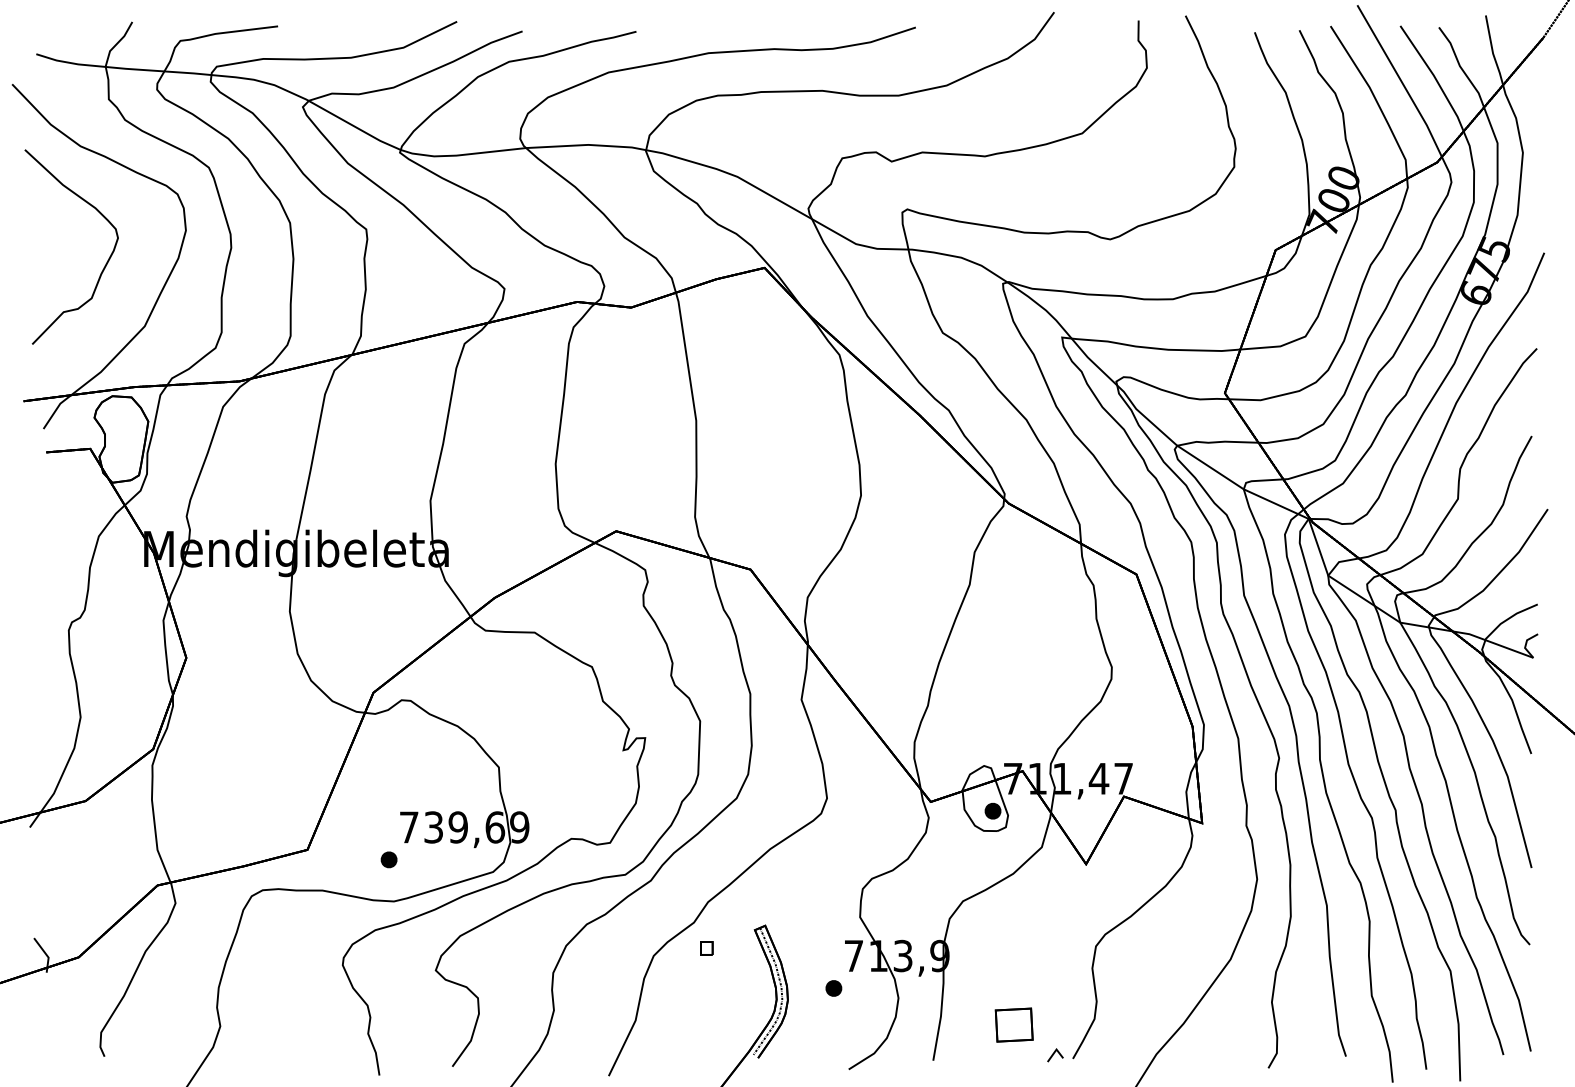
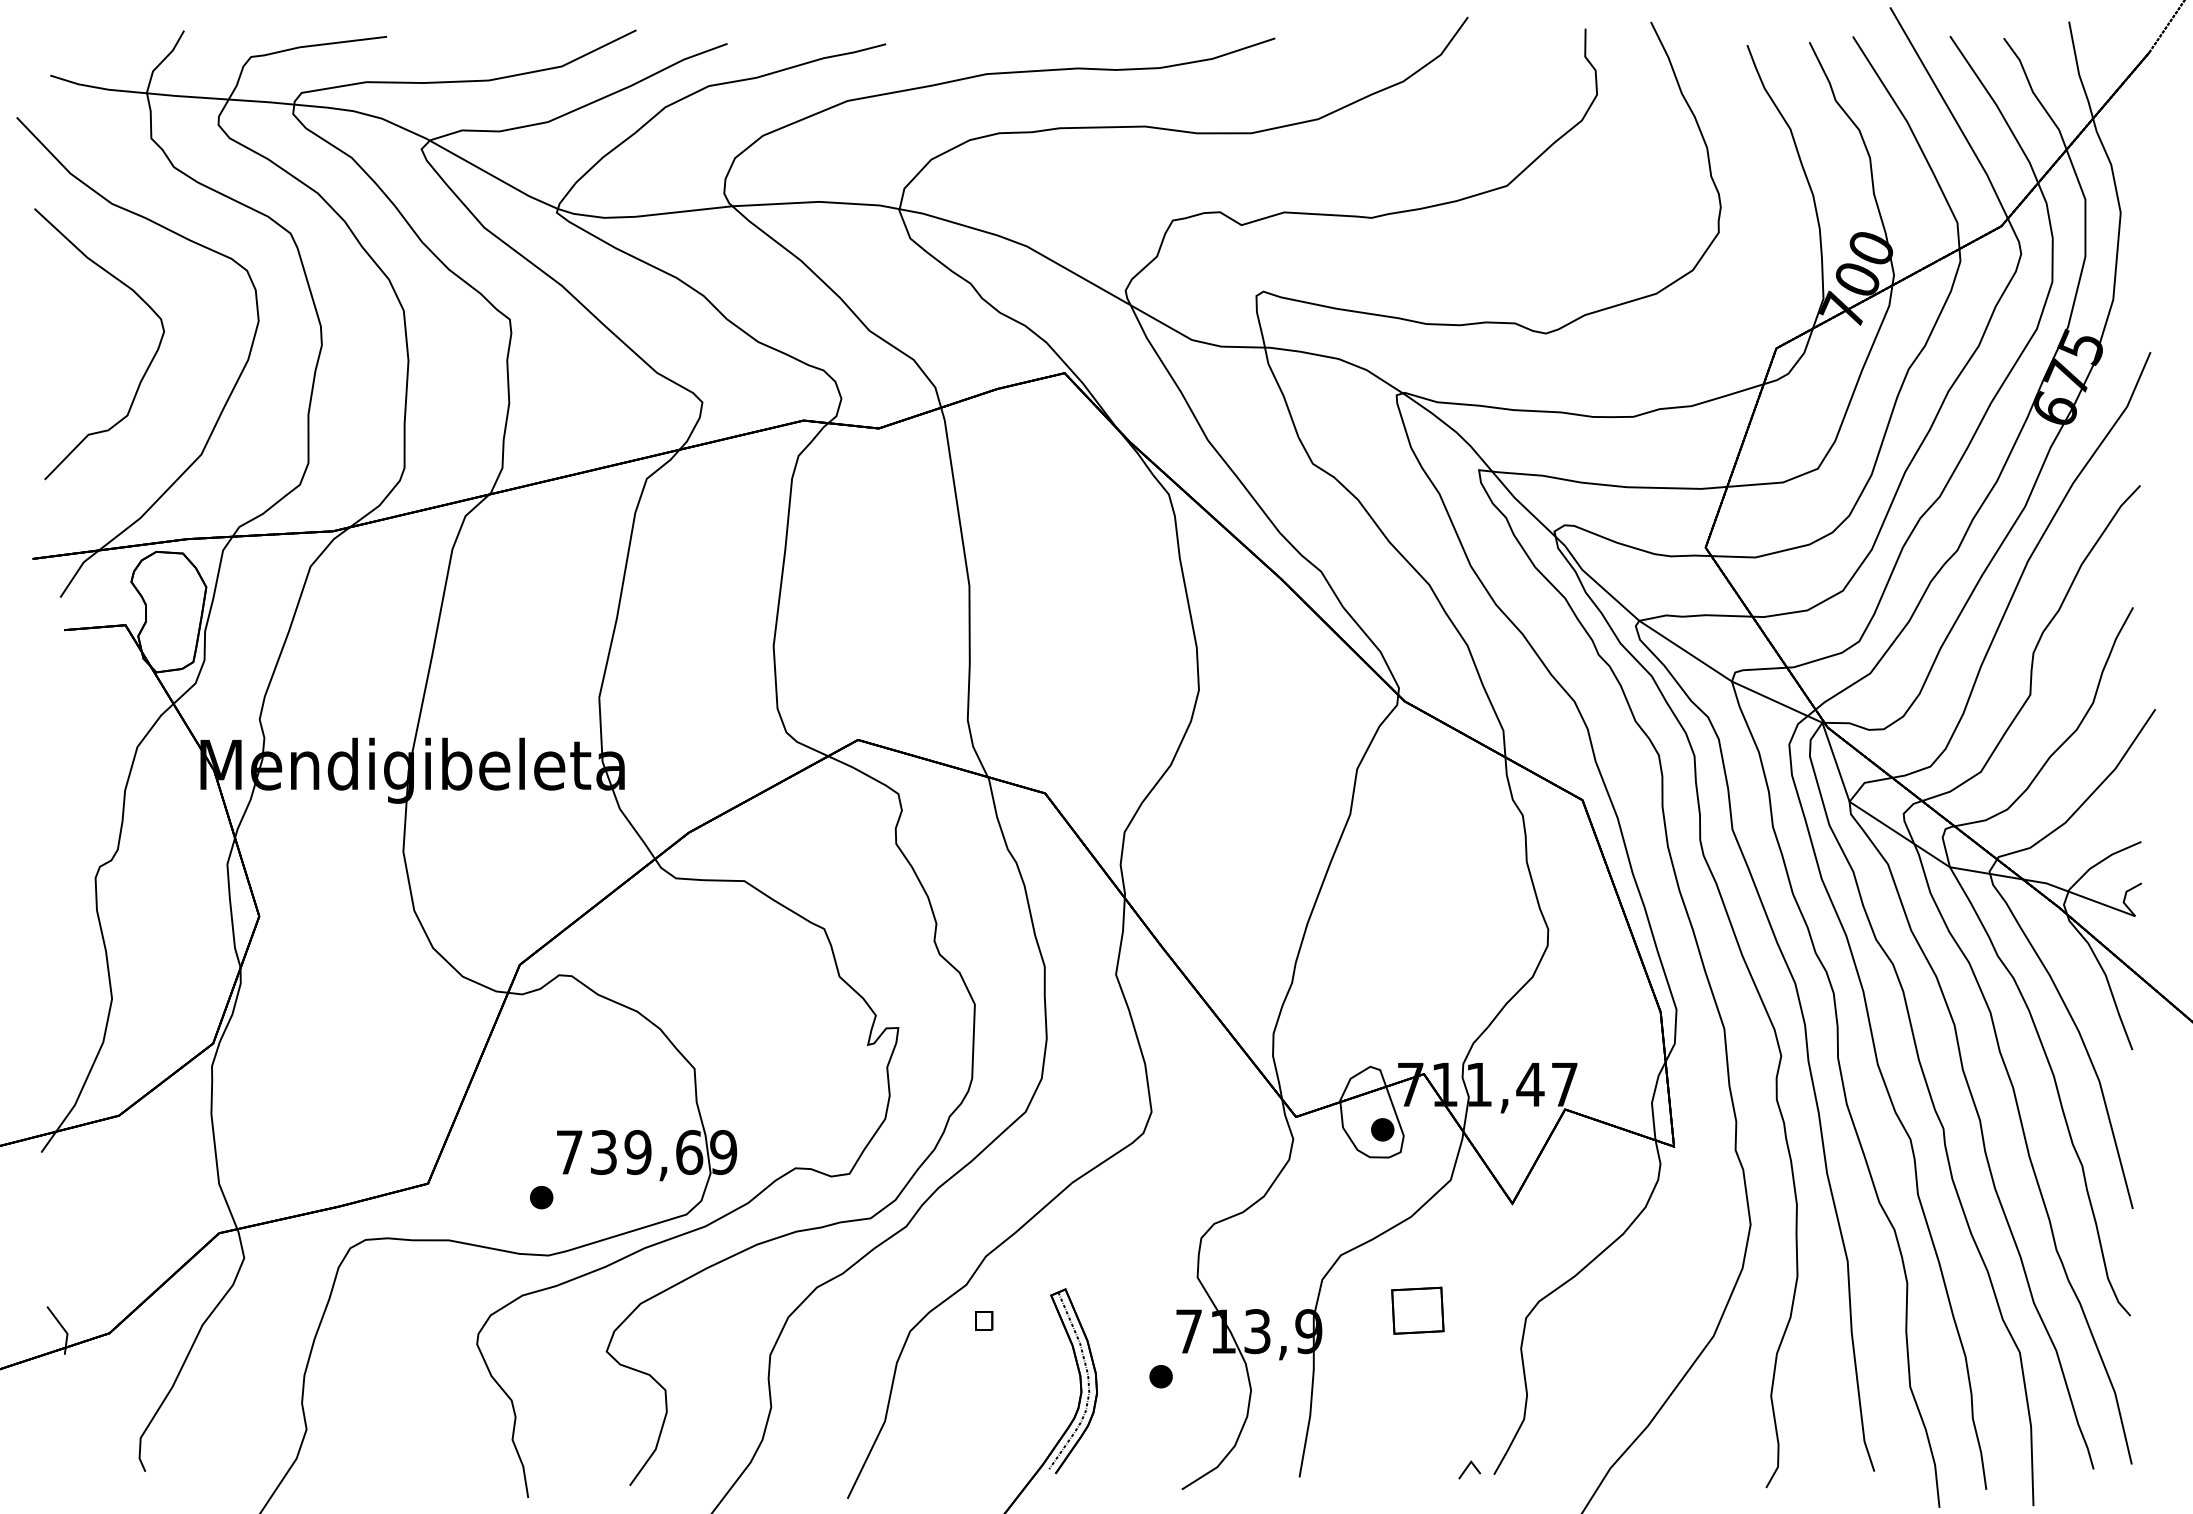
part: (1013, 1024) -> (1416, 1309), moved

